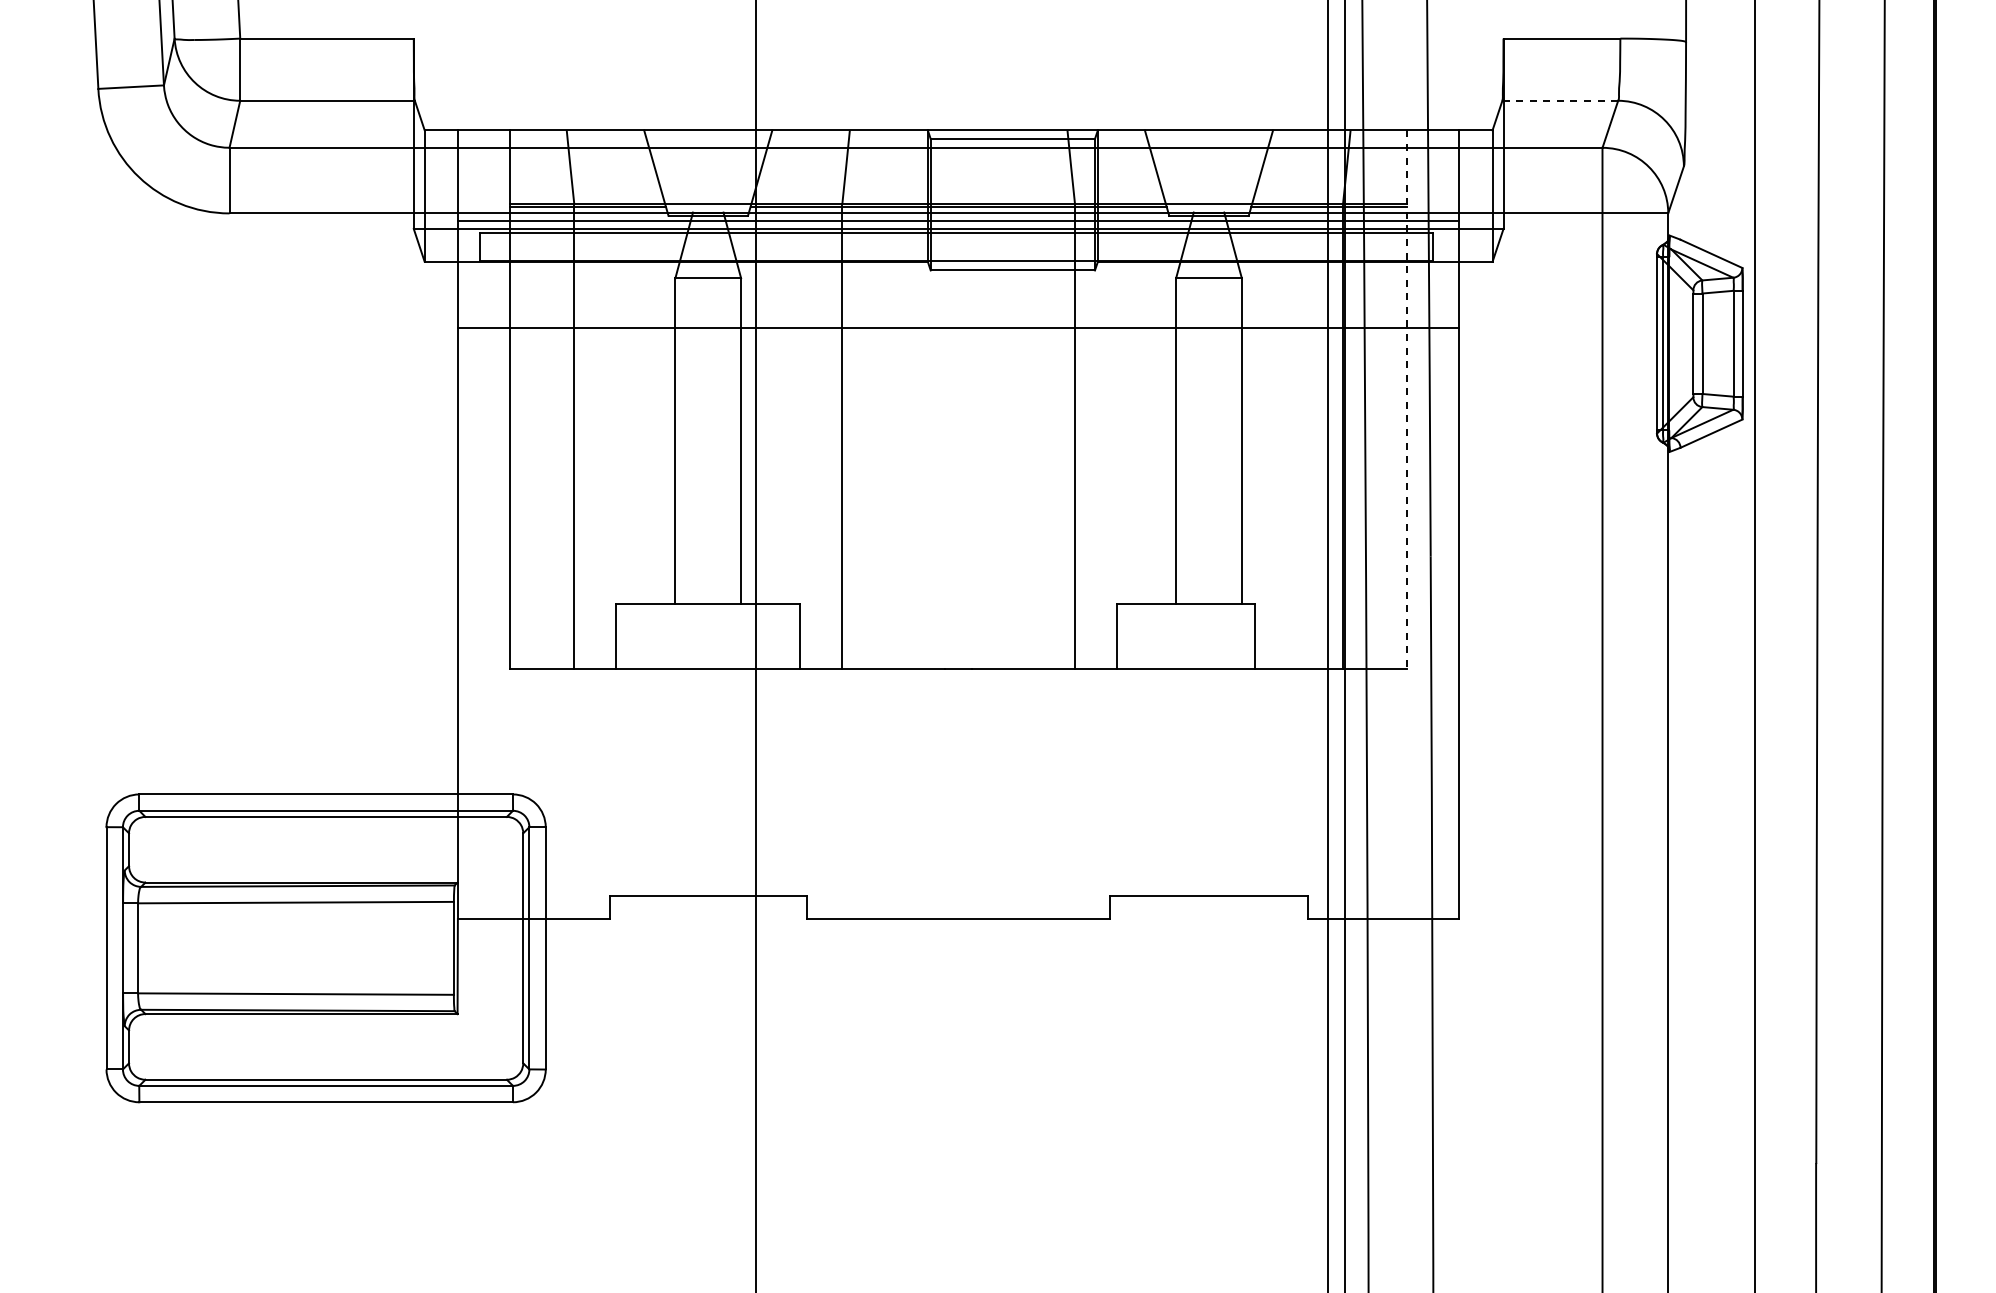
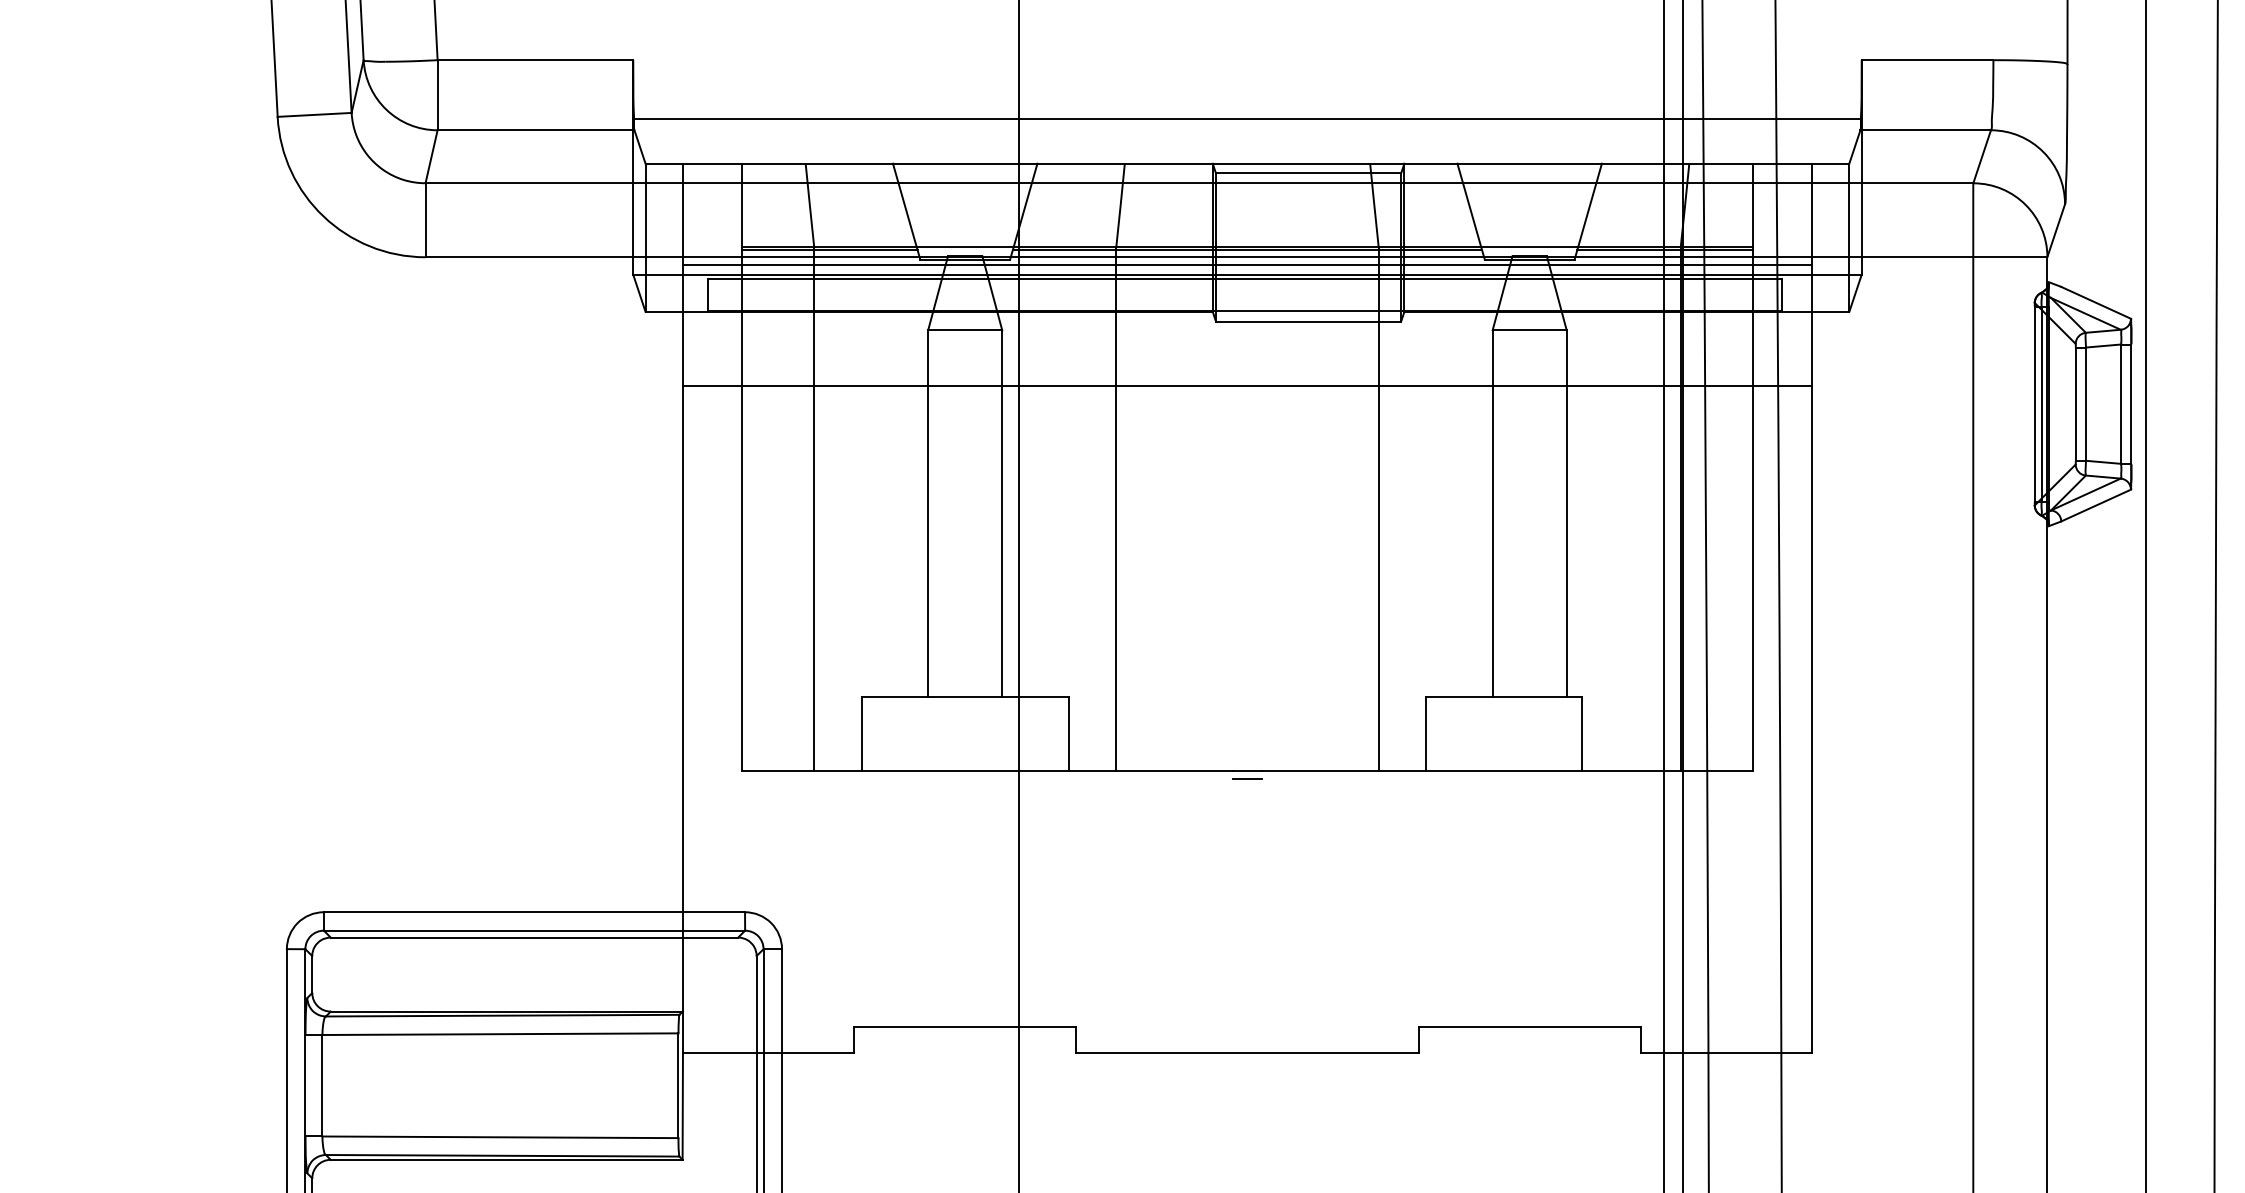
line: (958, 90) -> (1247, 118), added
line: (1560, 100) -> (1925, 129), dashed -> solid
line: (1406, 400) -> (1752, 468), dashed -> solid
line: (958, 675) -> (1247, 778), added

